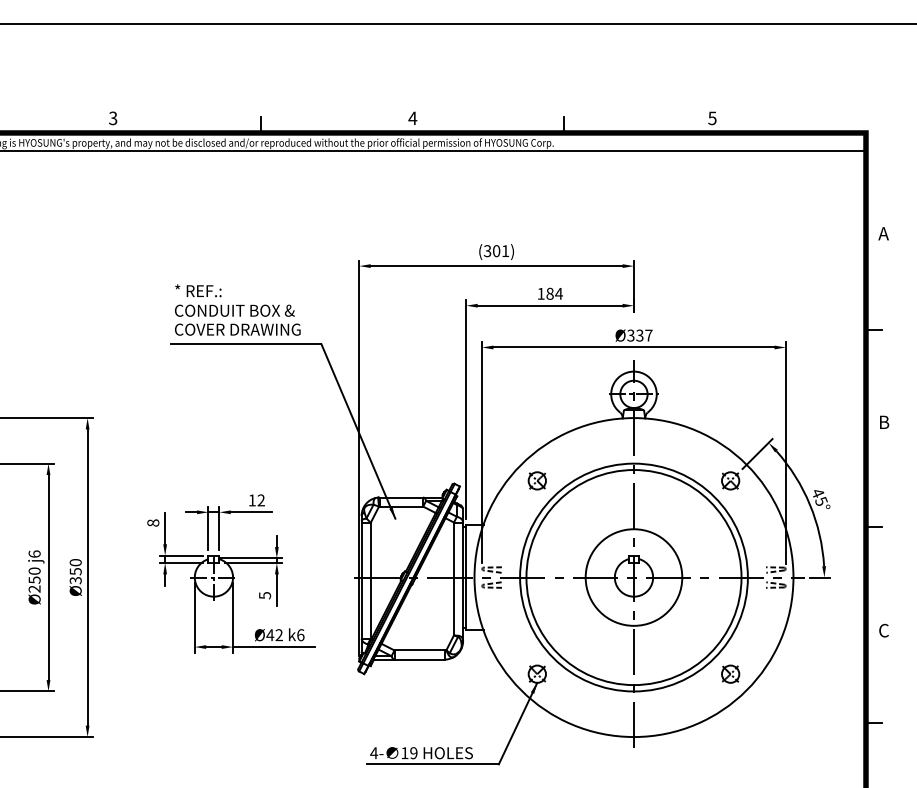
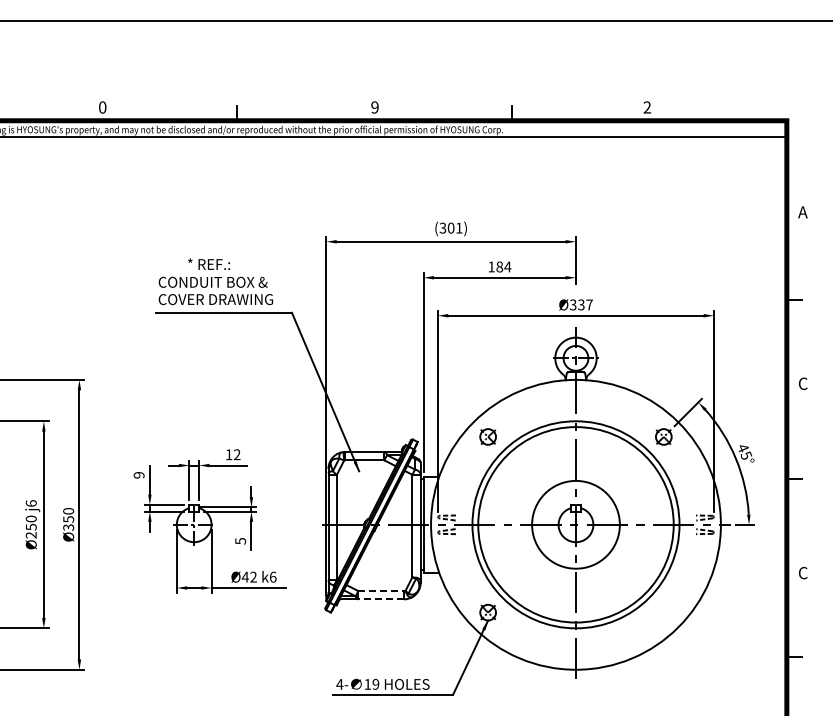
text: (113, 118) -> (102, 107), 3 -> 0
text: (412, 118) -> (374, 107), 4 -> 9
text: (712, 118) -> (647, 107), 5 -> 2
text: (198, 290) -> (209, 263), moved
text: (883, 422) -> (802, 383), B -> C
text: (152, 523) -> (138, 475), 8 -> 9
line: (419, 650) -> (381, 591), solid -> dashed
line: (419, 659) -> (381, 599), solid -> dashed
part: (730, 674) -> (663, 612), removed

